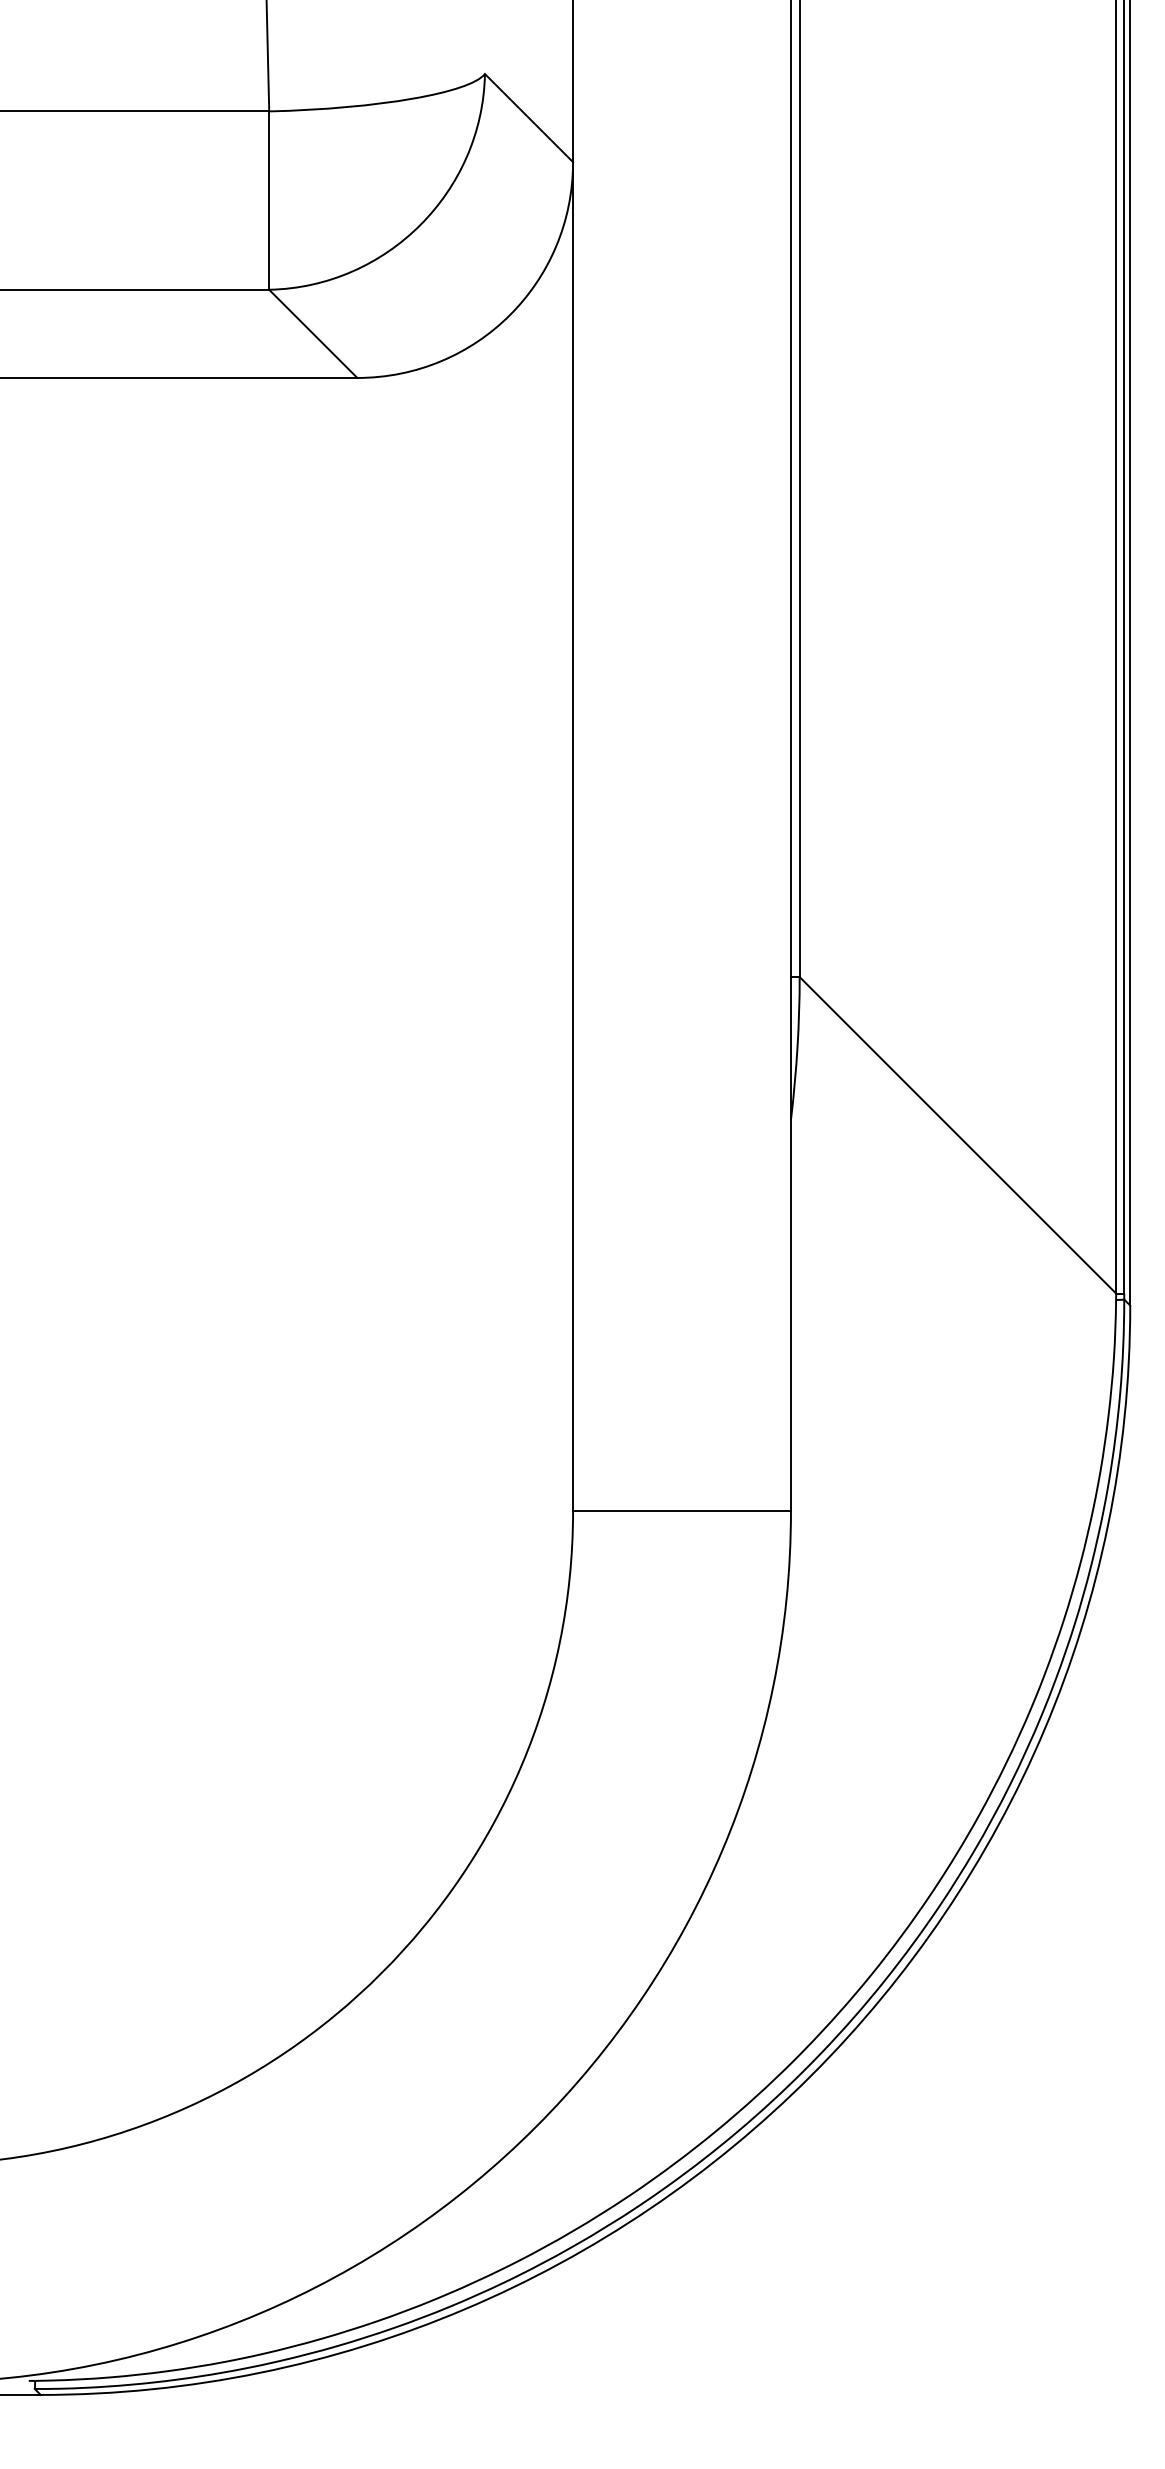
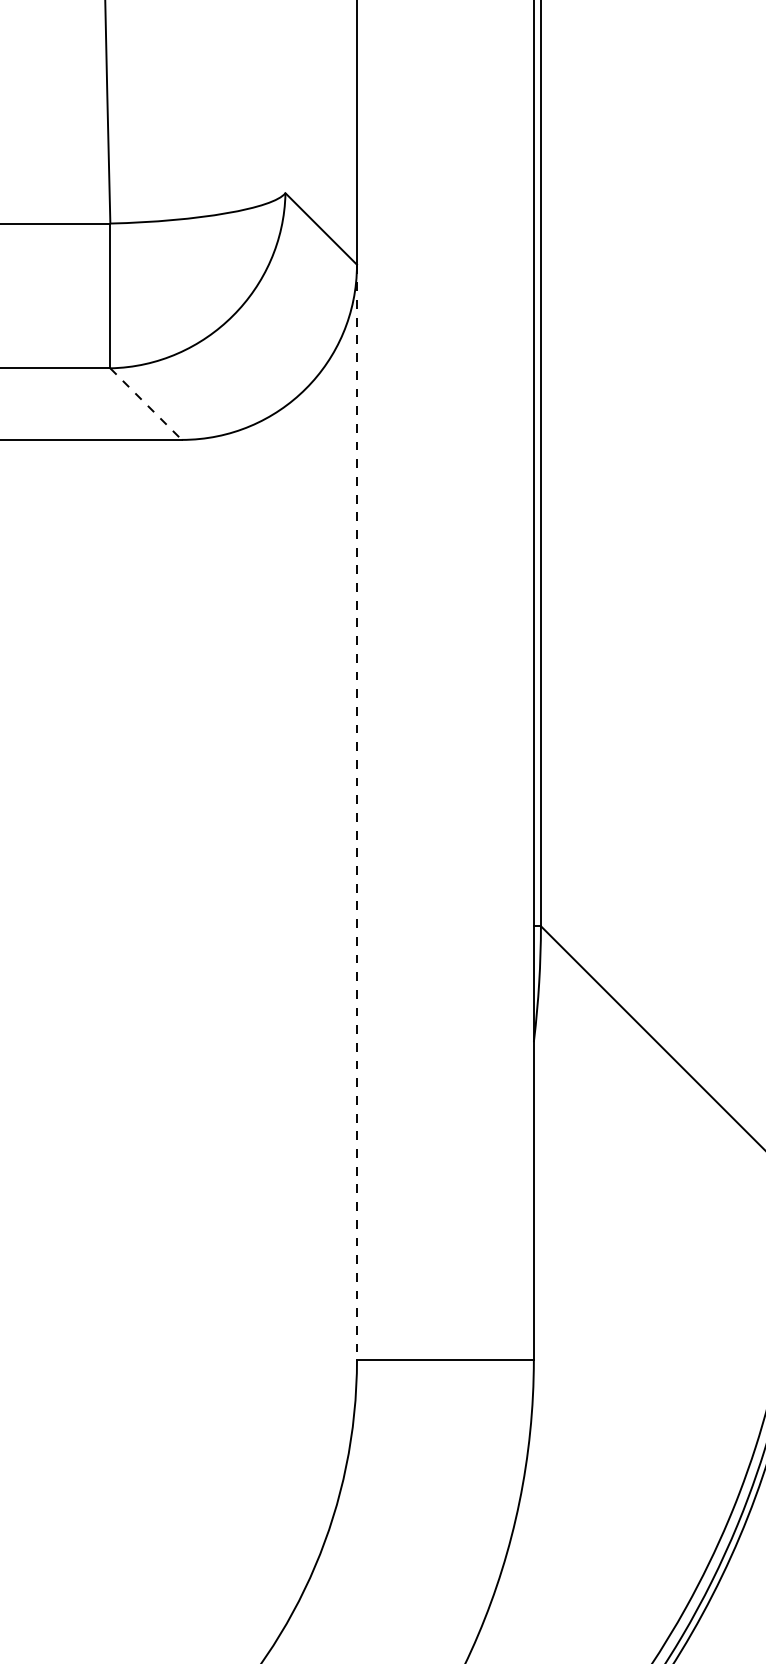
line: (313, 334) -> (146, 404), solid -> dashed
line: (573, 837) -> (357, 812), solid -> dashed

